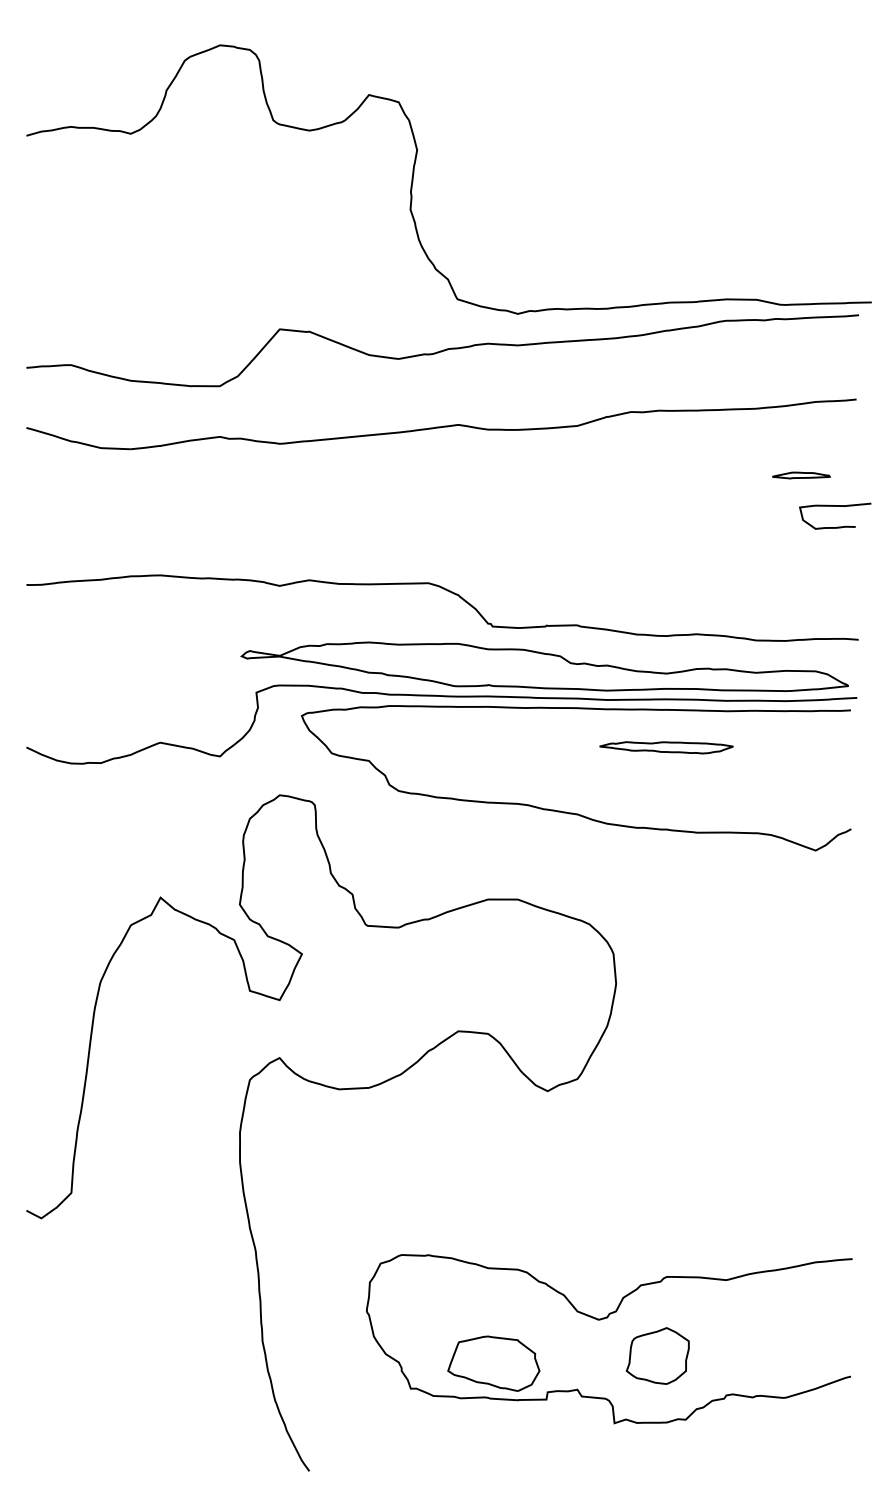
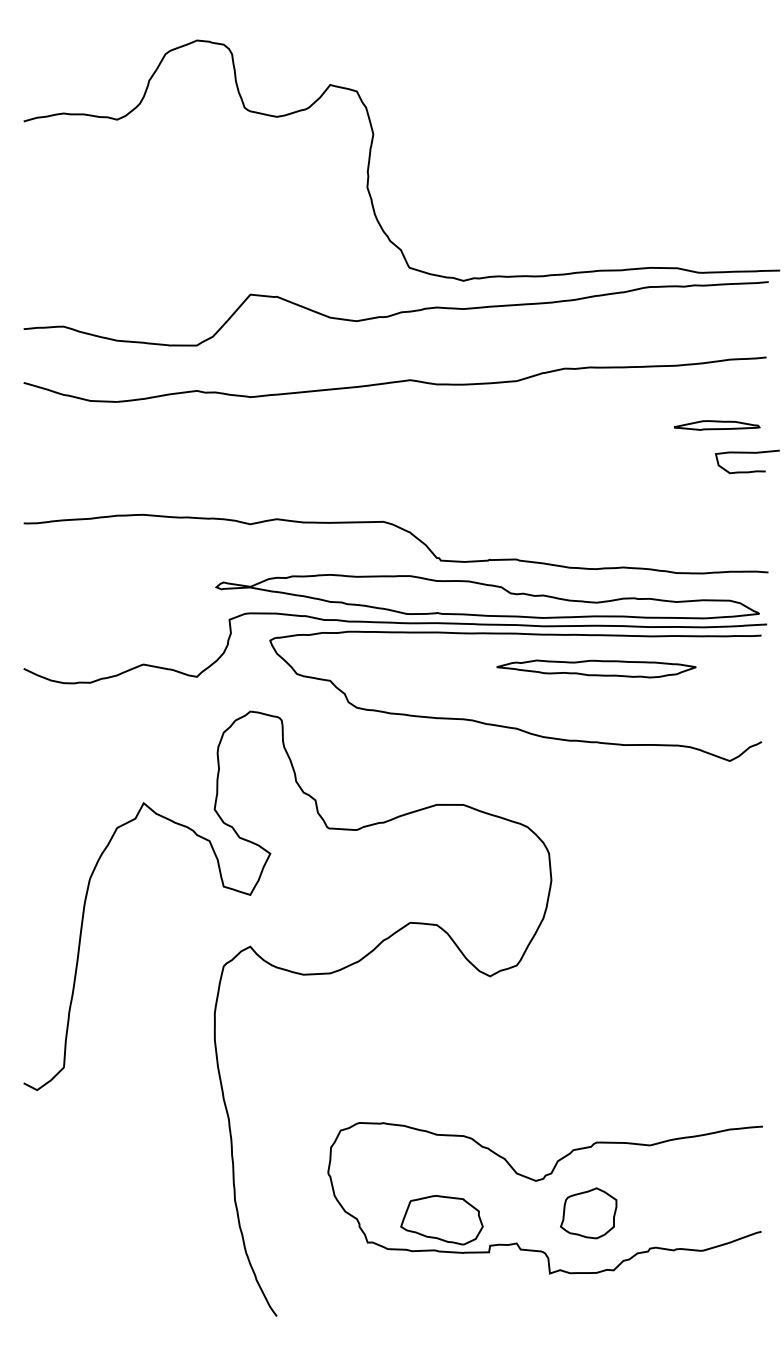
part: (801, 475) -> (717, 425), size x1.67
part: (666, 747) -> (596, 668), size x1.67

